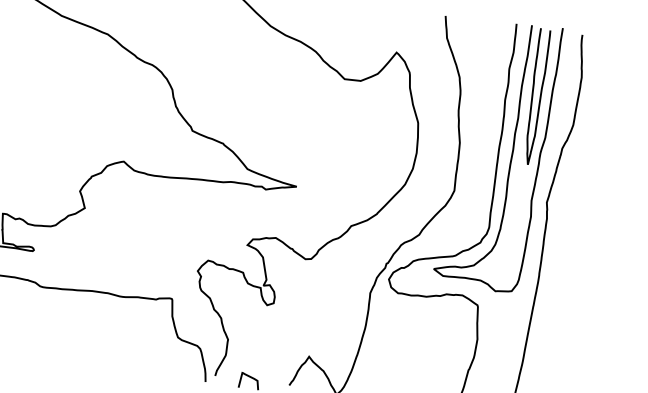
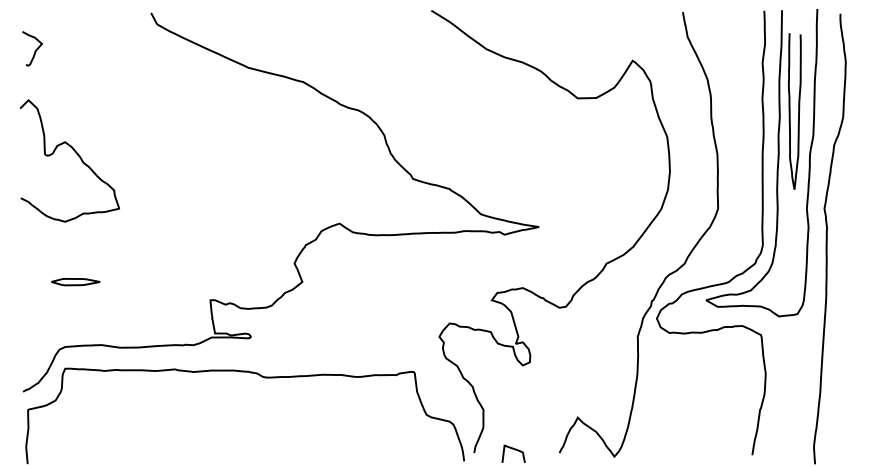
curve: (533, 96) -> (790, 111), moved

